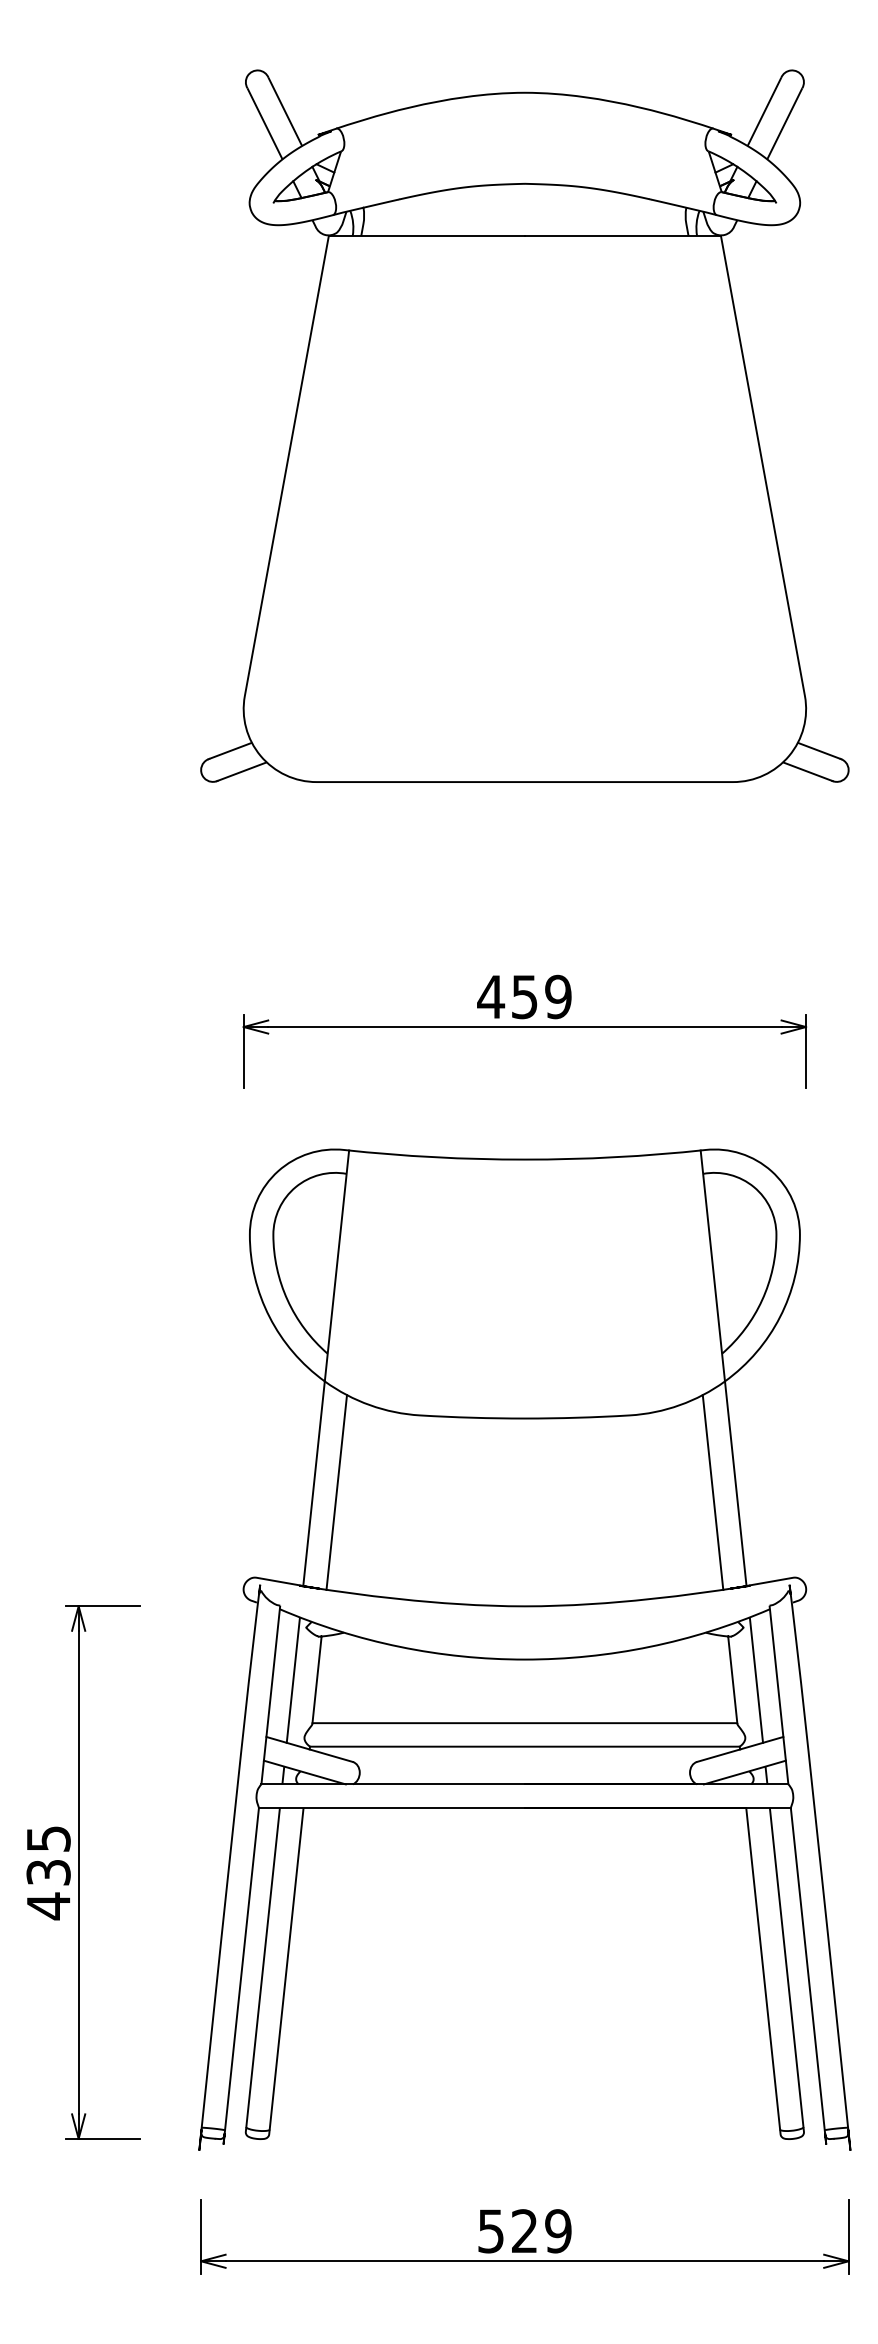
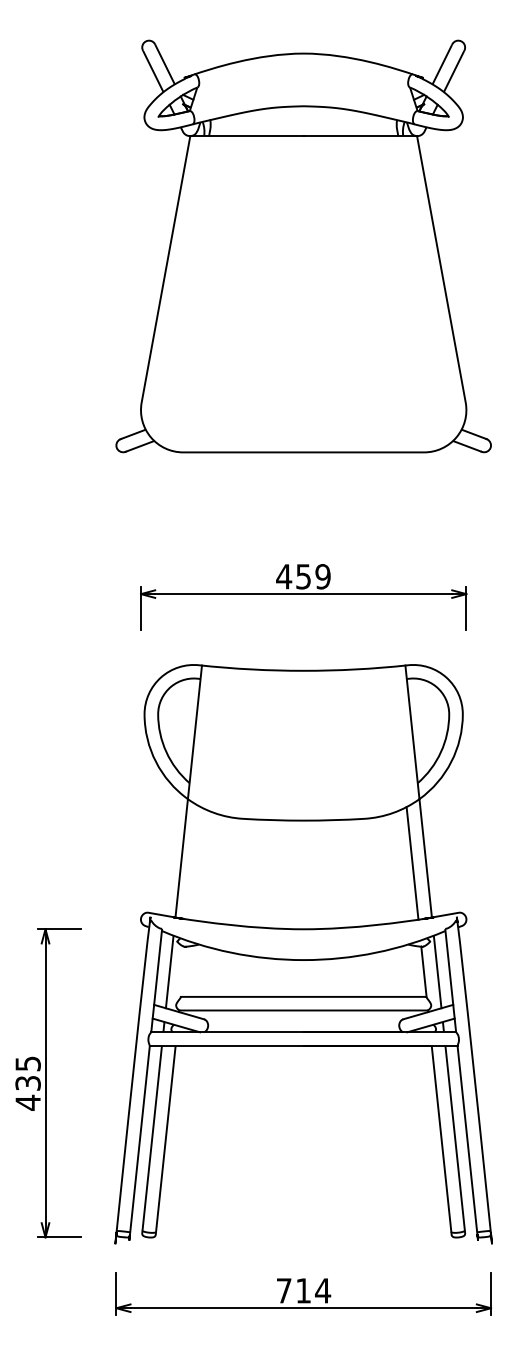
line: (336, 1492) -> (194, 863), removed
line: (317, 1679) -> (183, 971), removed
text: (524, 2230) -> (303, 1290), 529 -> 714

